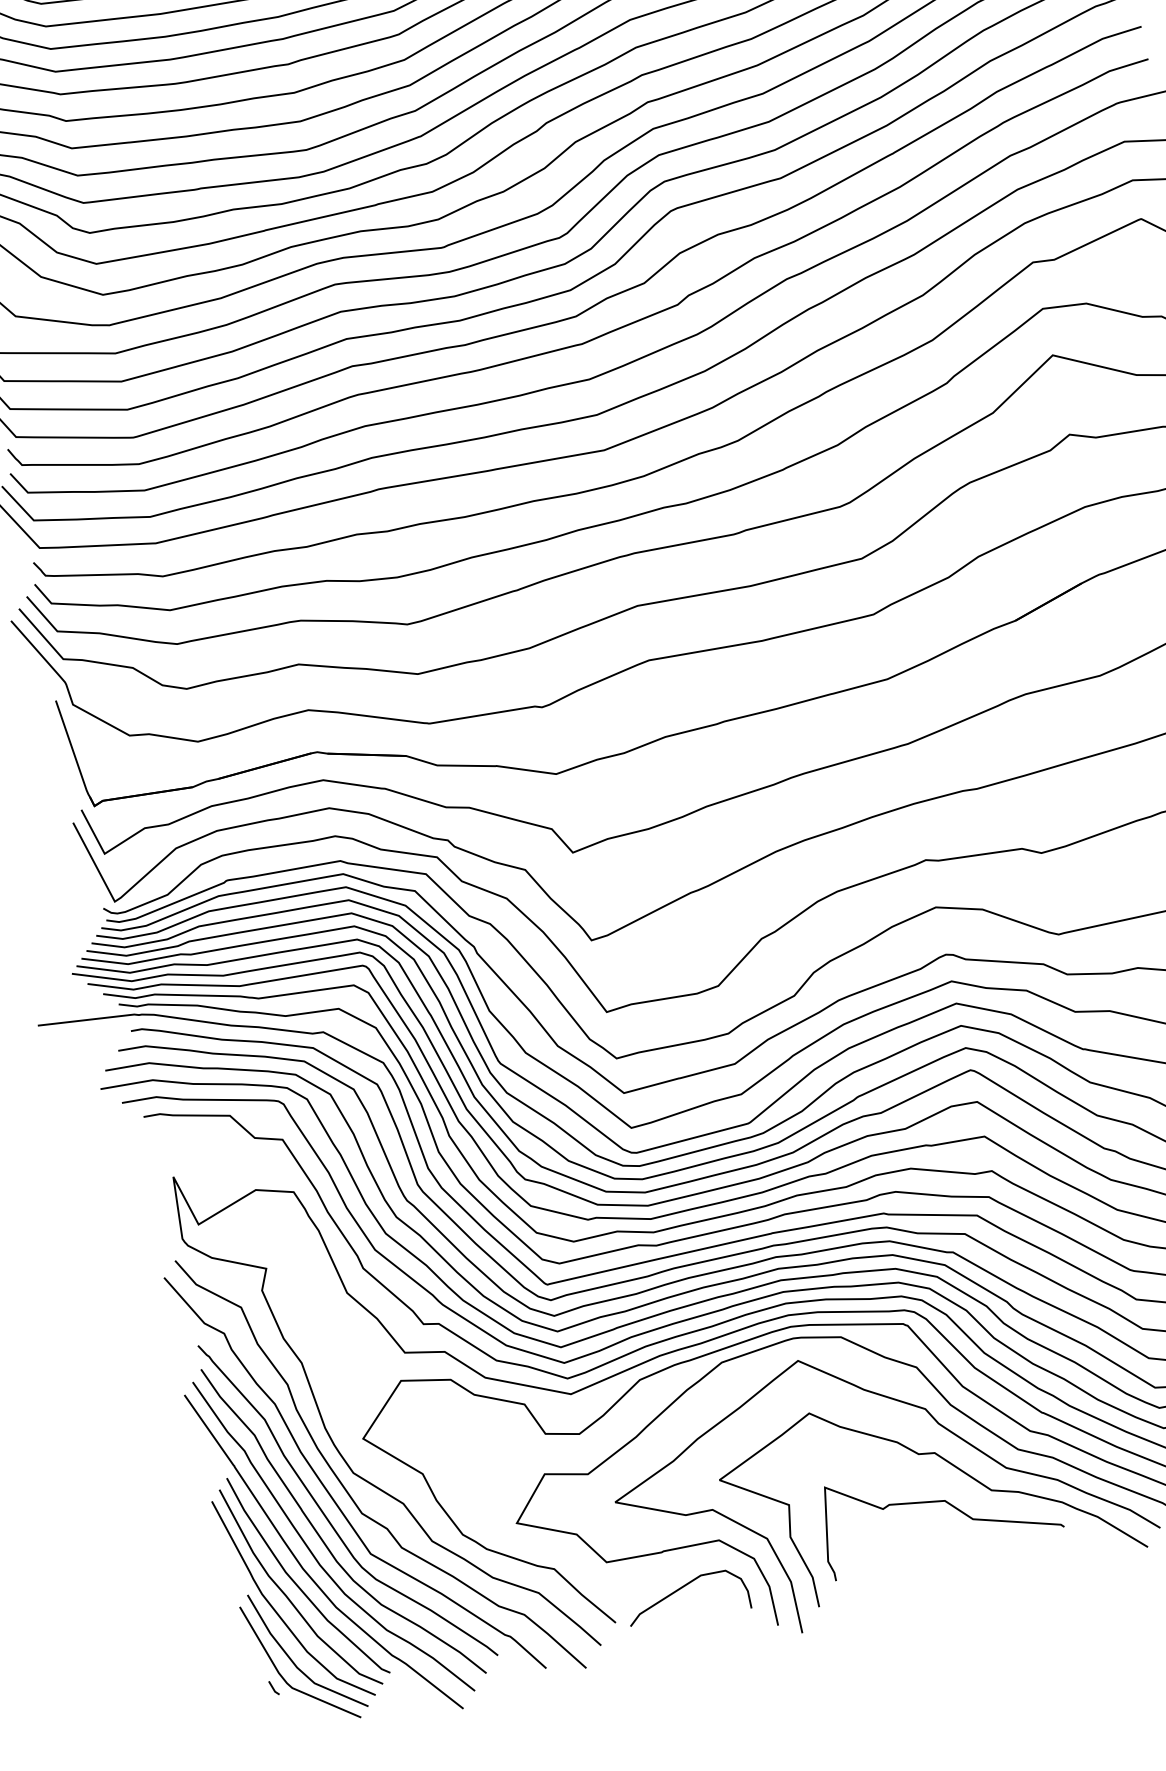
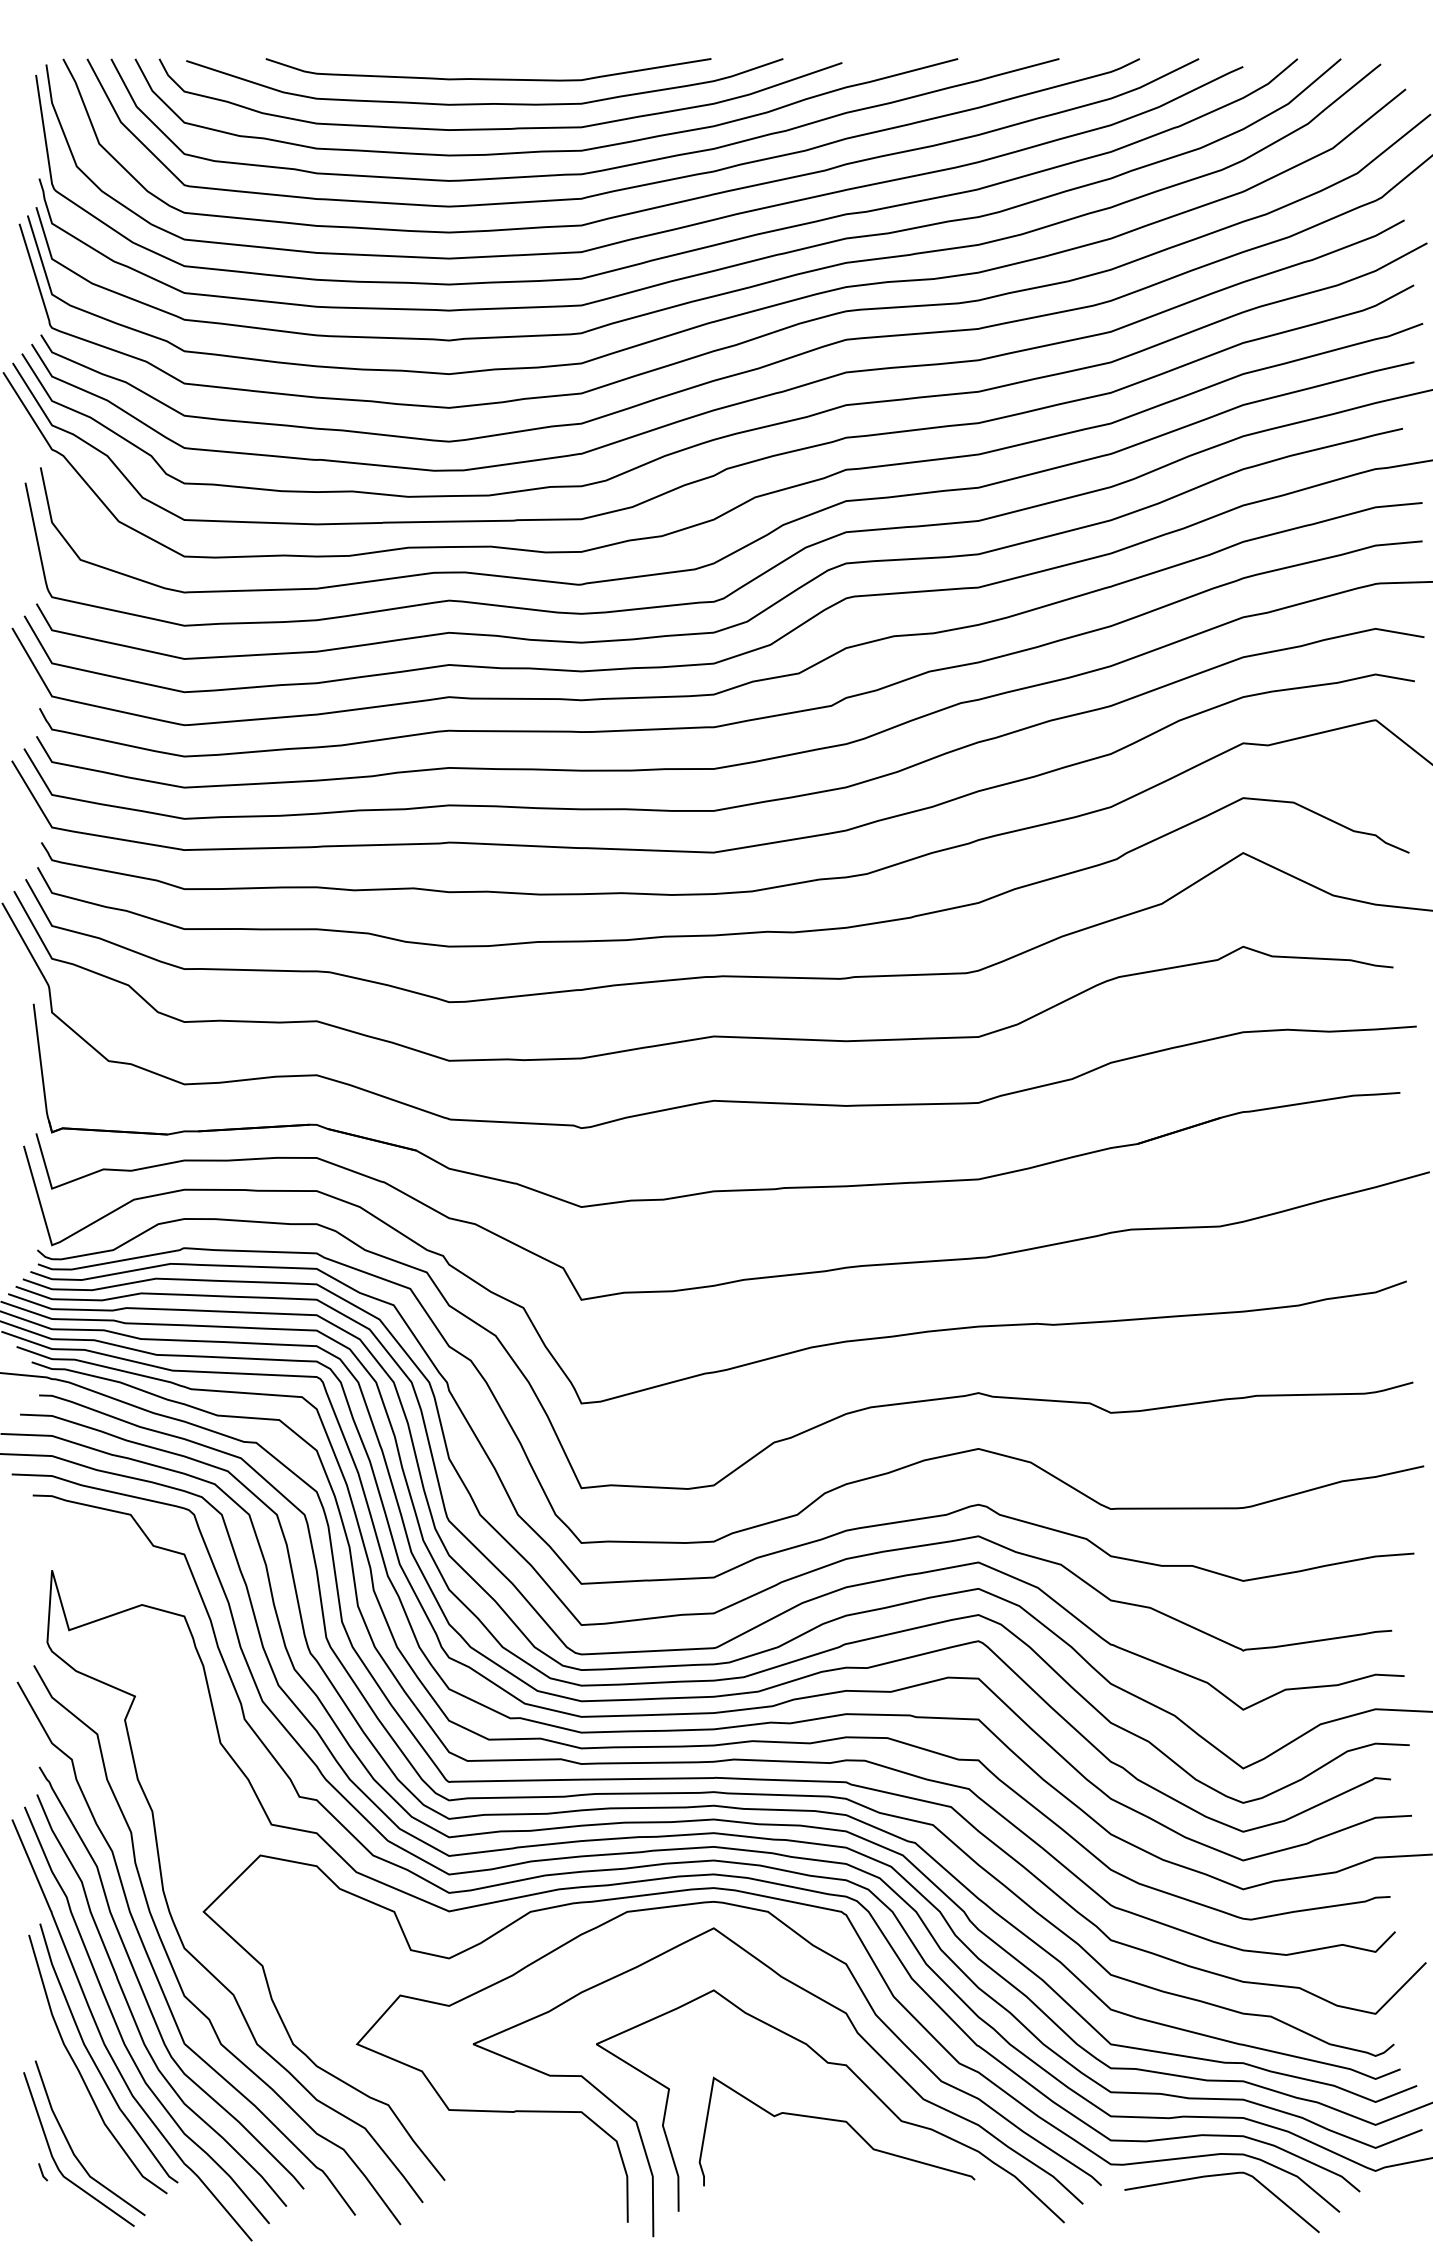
curve: (680, 1589) -> (526, 2158), removed
curve: (276, 1611) -> (64, 2086), removed

